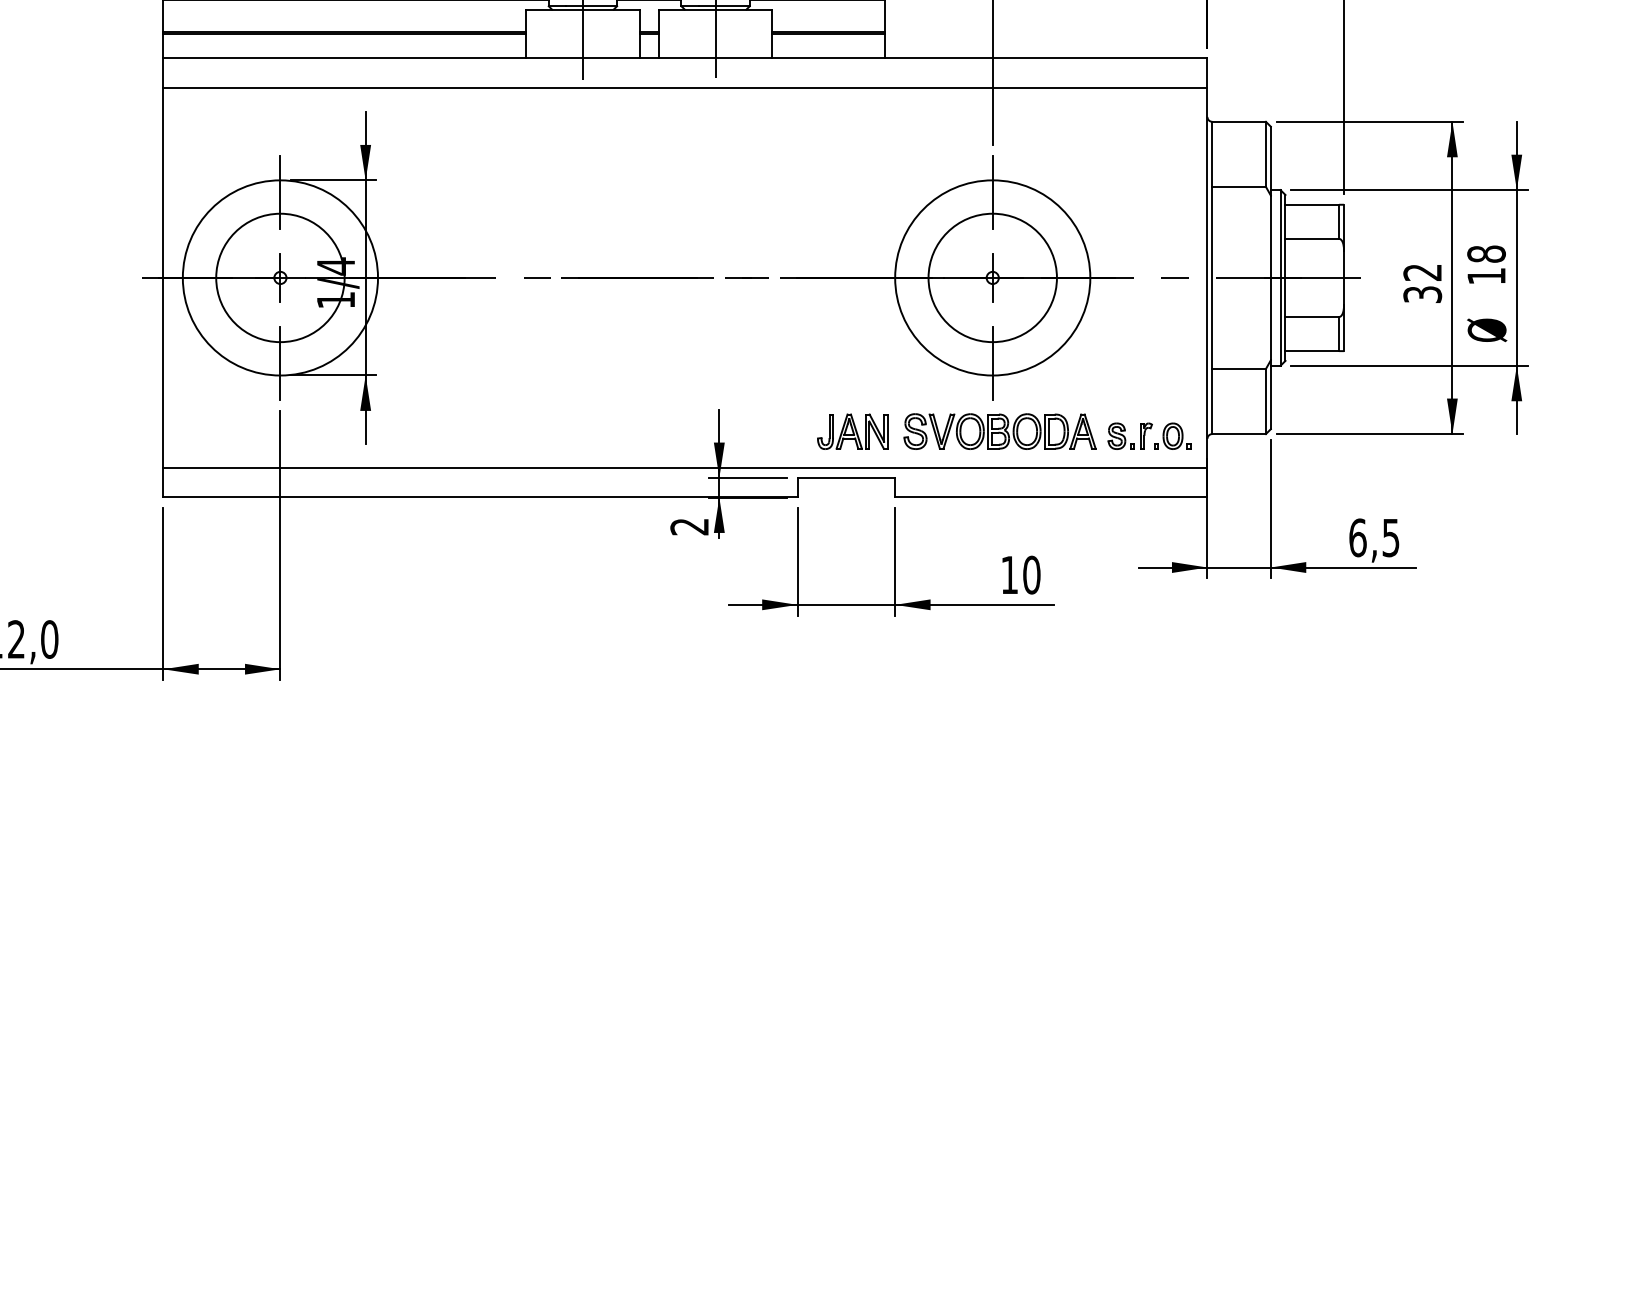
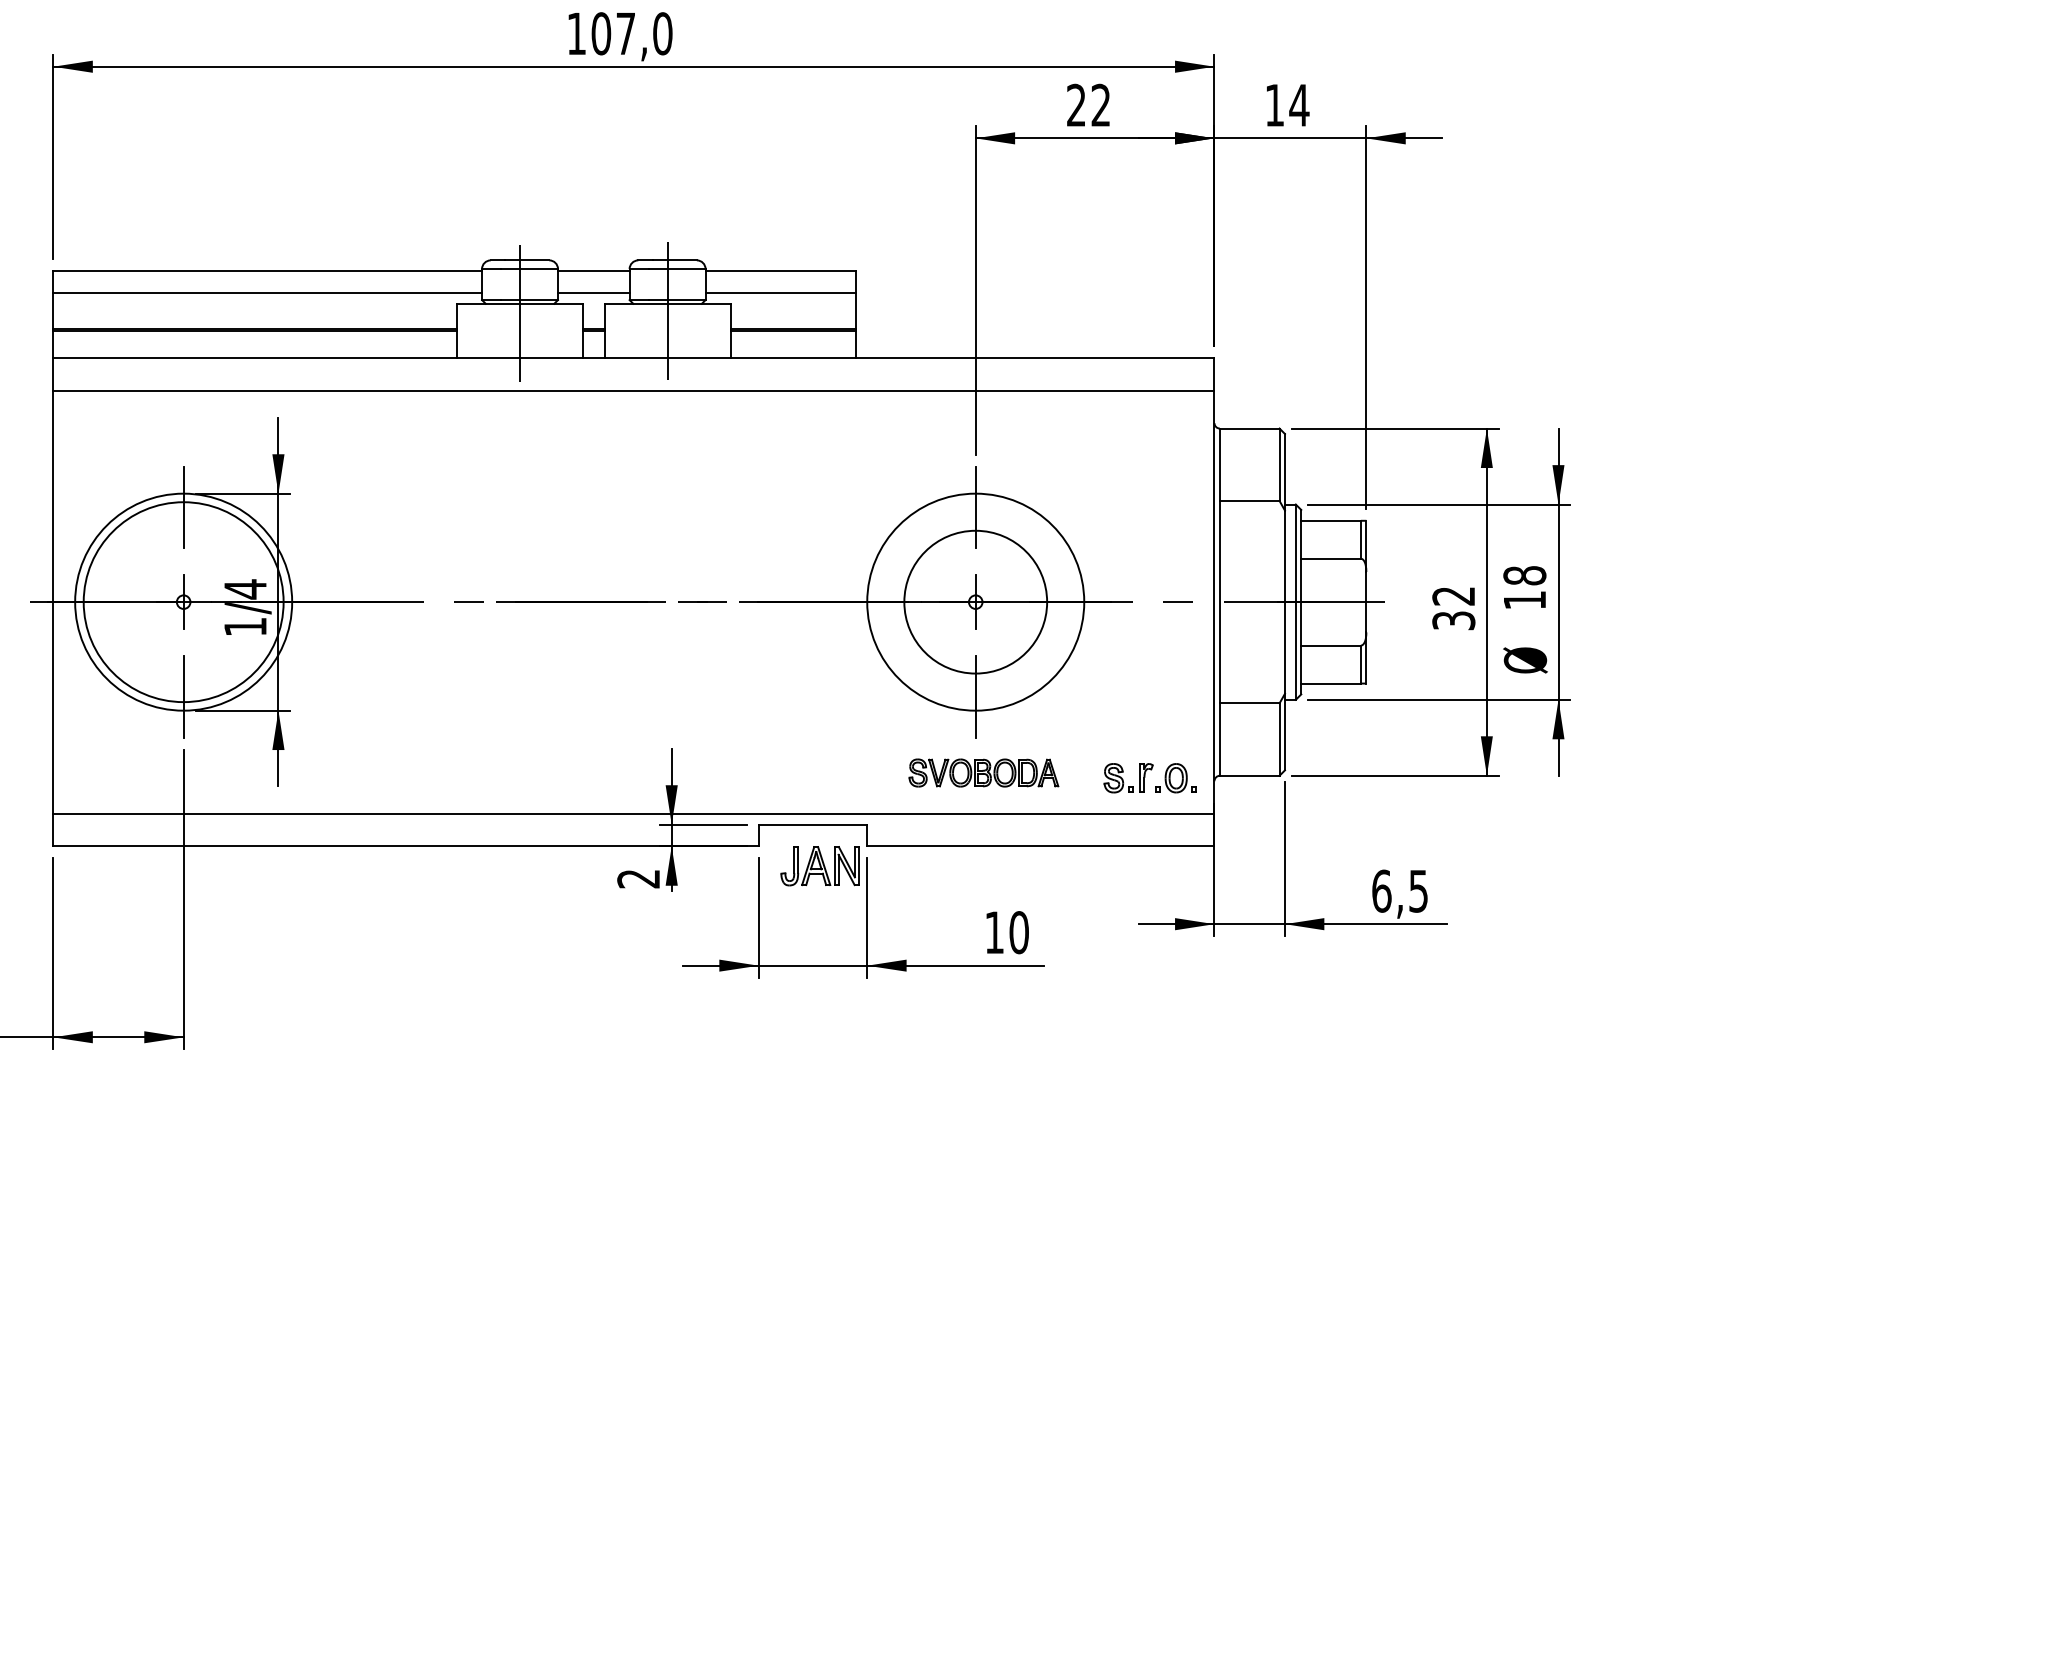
circle: (280, 277) -> (183, 601), size x1.4
part: (999, 431) -> (983, 772), size x0.7
part: (852, 432) -> (819, 866), moved

